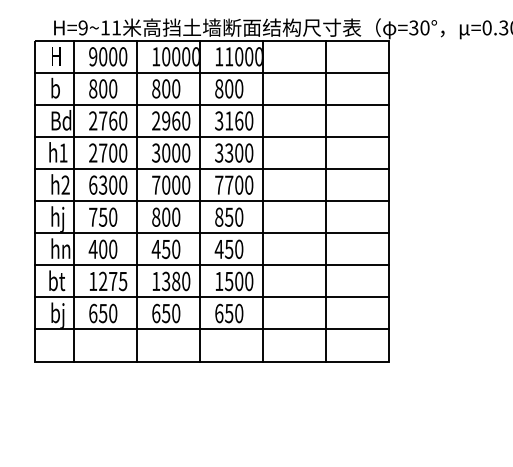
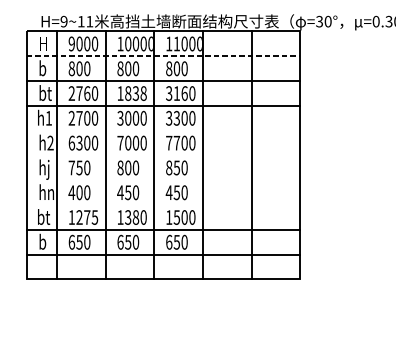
line: (212, 72) -> (164, 56), solid -> dashed
text: (61, 120) -> (47, 93), Bd -> bt
text: (171, 120) -> (132, 93), 2960 -> 1838
line: (211, 169) -> (163, 131), removed
line: (211, 201) -> (163, 155), removed
line: (211, 233) -> (163, 180), removed
line: (211, 265) -> (163, 205), removed
text: (62, 315) -> (48, 243), bj -> b

